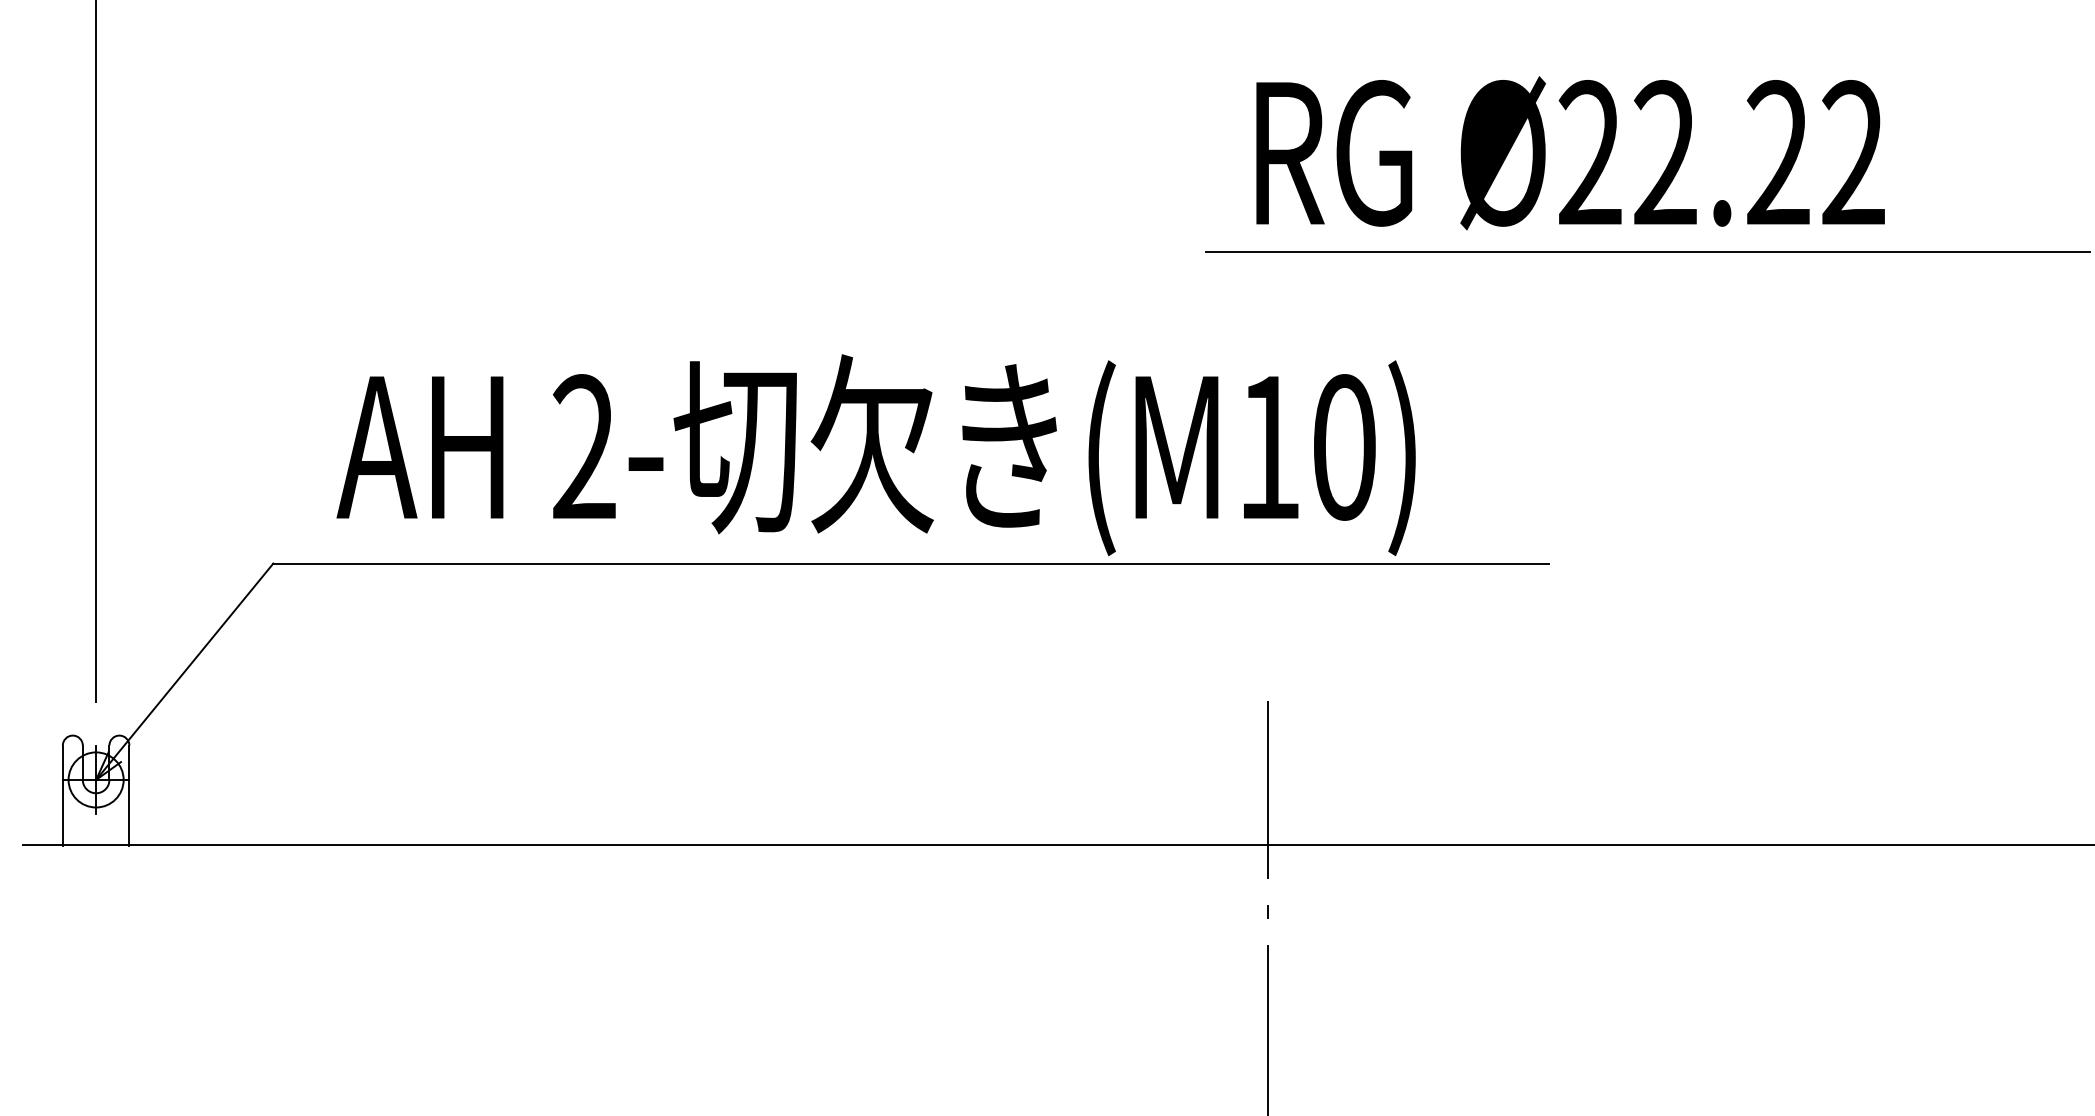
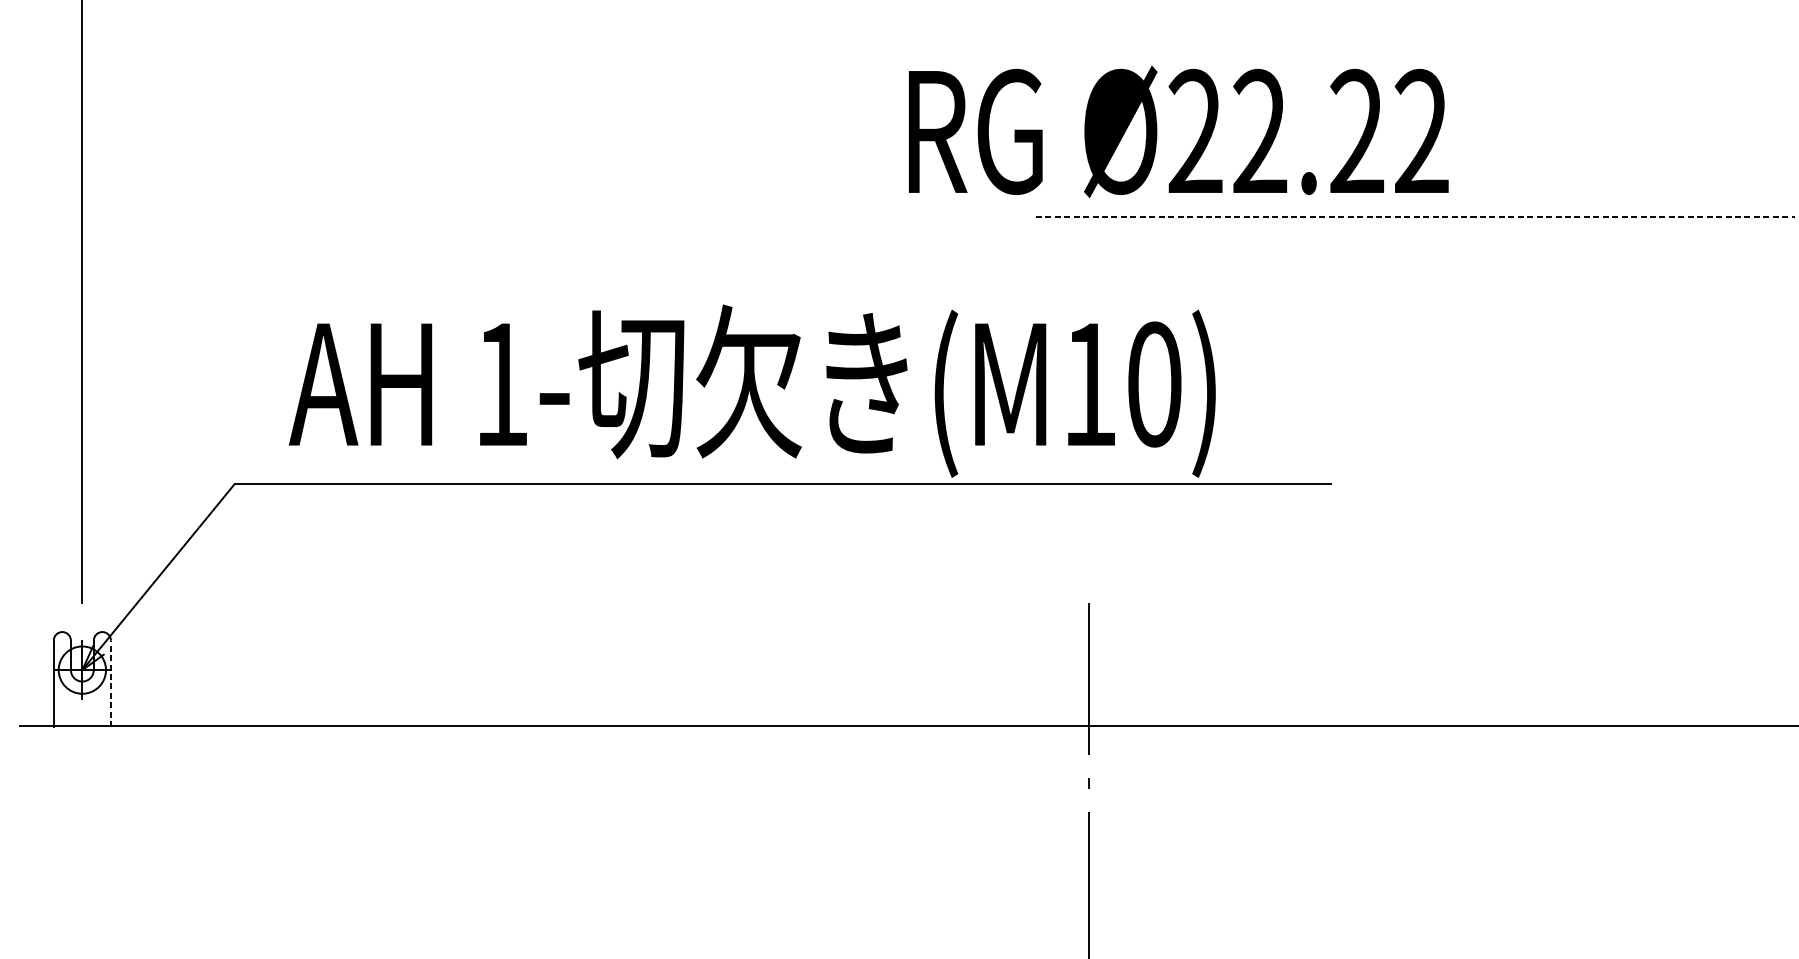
text: (1570, 153) -> (1178, 132), moved
line: (1648, 251) -> (1415, 216), solid -> dashed
text: (583, 446) -> (500, 383), 2- -> 1-
line: (129, 795) -> (111, 683), solid -> dashed

